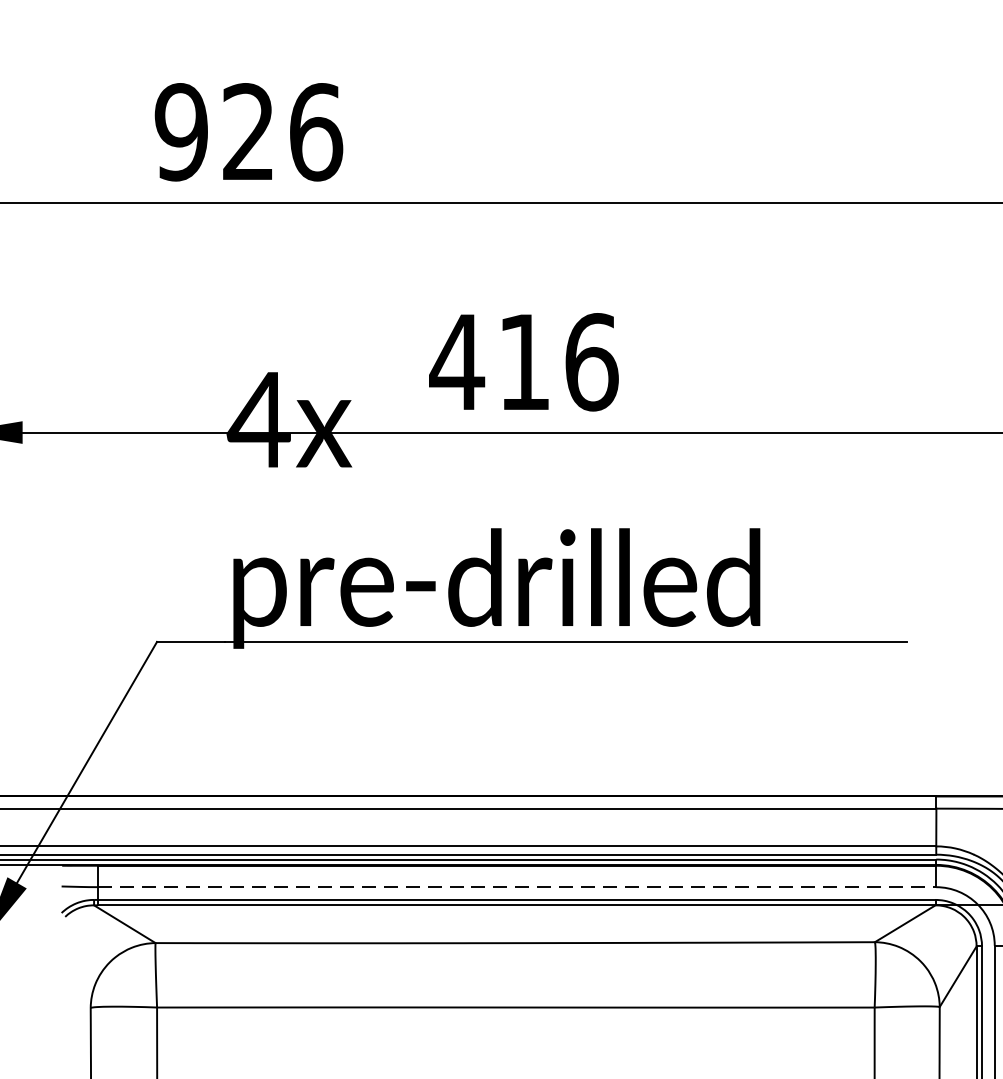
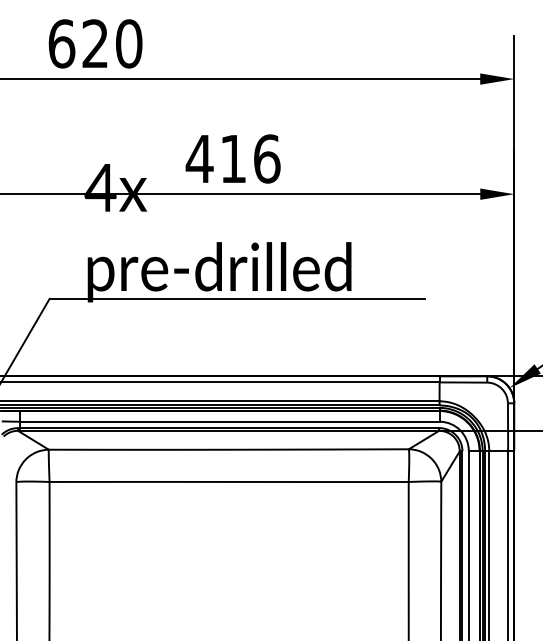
text: (248, 131) -> (95, 43), 926 -> 620
line: (516, 886) -> (229, 421), dashed -> solid

